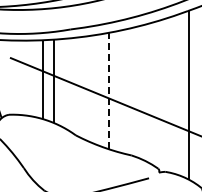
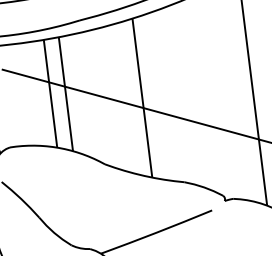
line: (108, 90) -> (141, 97), dashed -> solid

